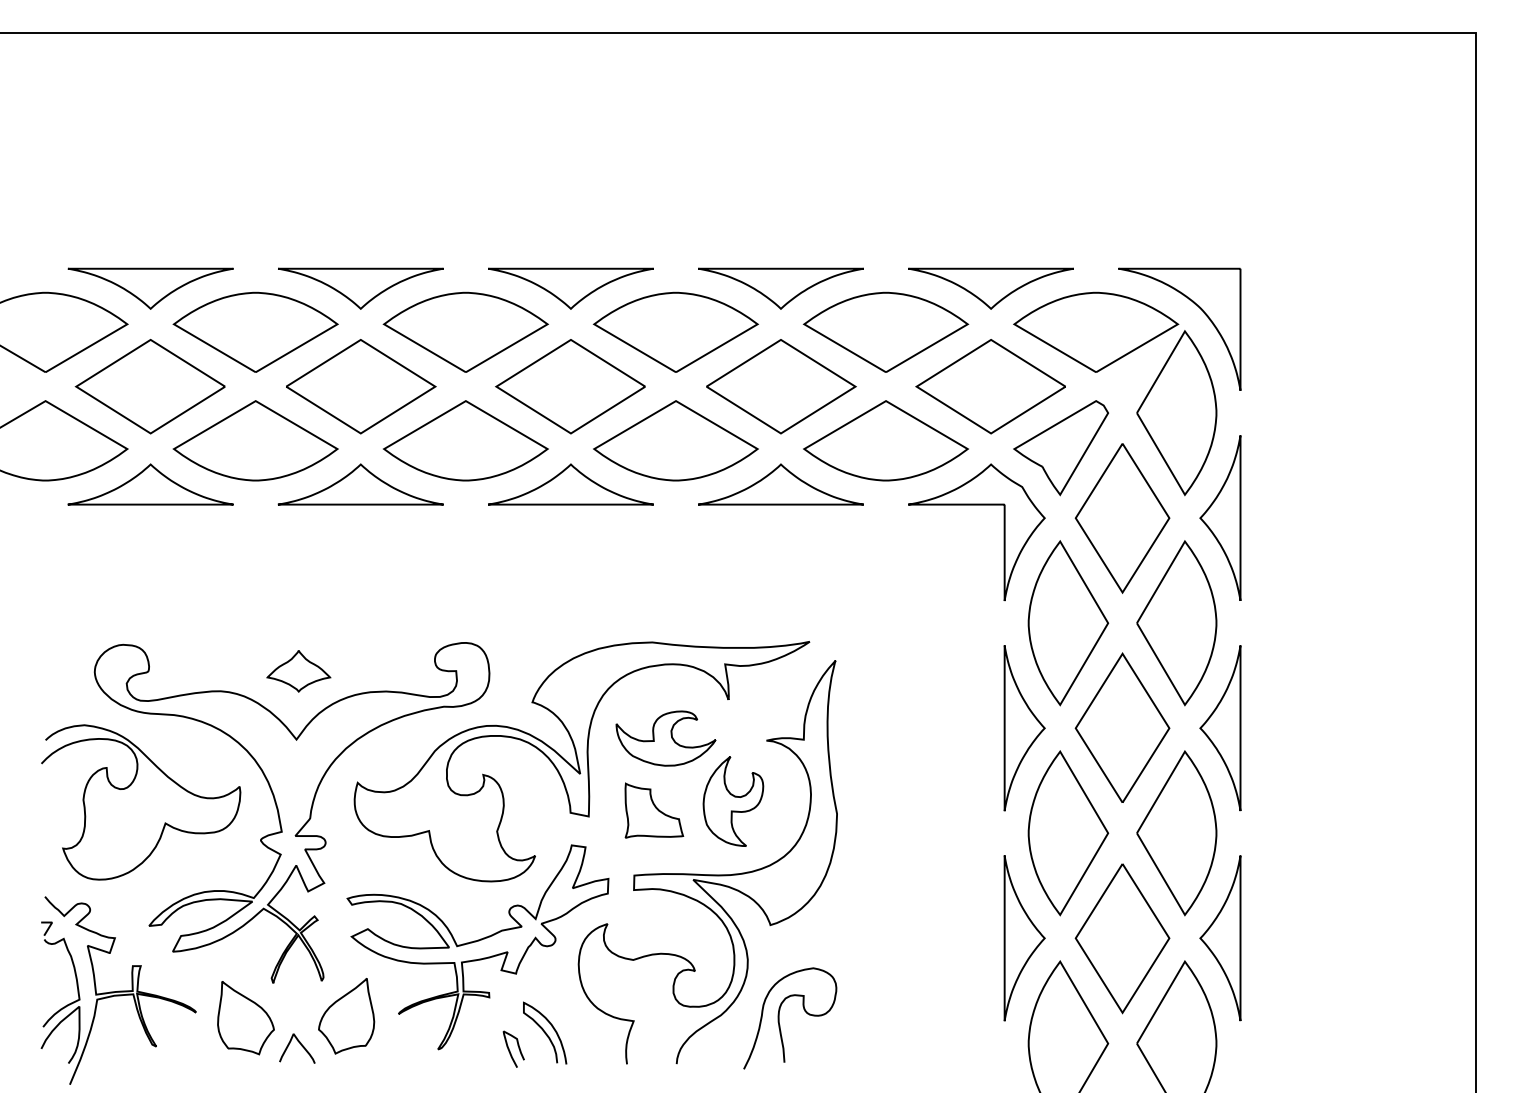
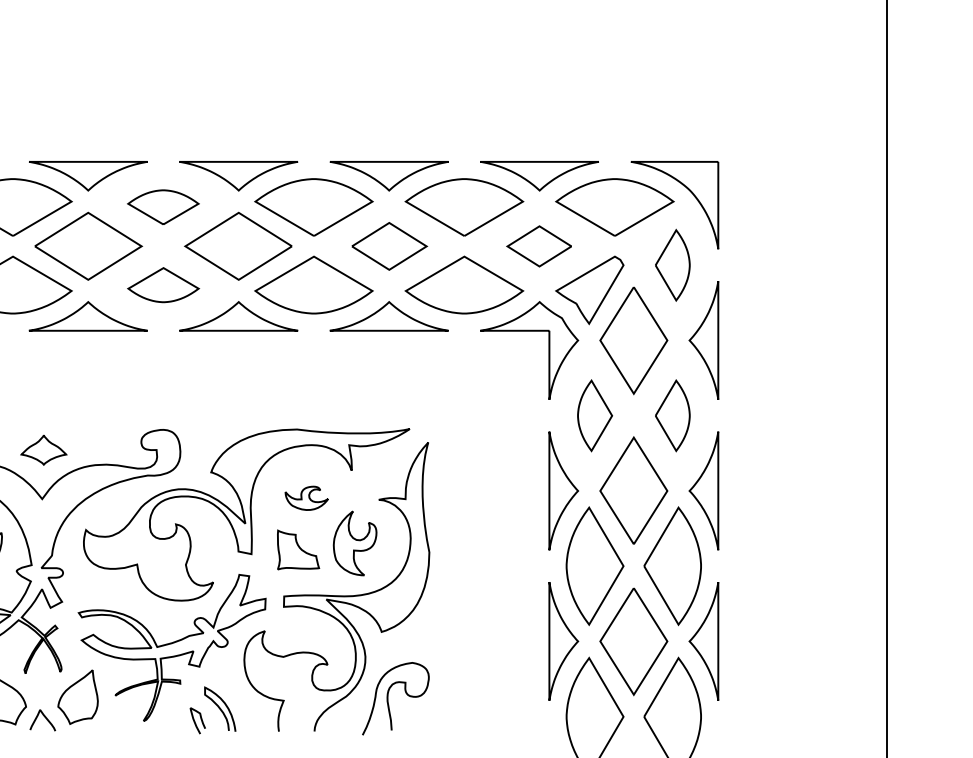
part: (465, 331) -> (163, 206), size x0.6
part: (781, 386) -> (389, 246), size x0.7
part: (990, 386) -> (539, 246), size x0.6
part: (1176, 413) -> (672, 265), size x0.6
part: (465, 440) -> (163, 284), size x0.6
part: (1068, 623) -> (595, 415), size x0.6
part: (1176, 623) -> (672, 415), size x0.6
part: (665, 738) -> (306, 498), size x0.6

